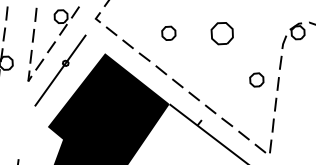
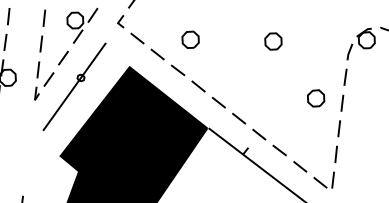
part: (168, 32) -> (190, 38), moved
part: (221, 33) -> (272, 41), size x0.62

